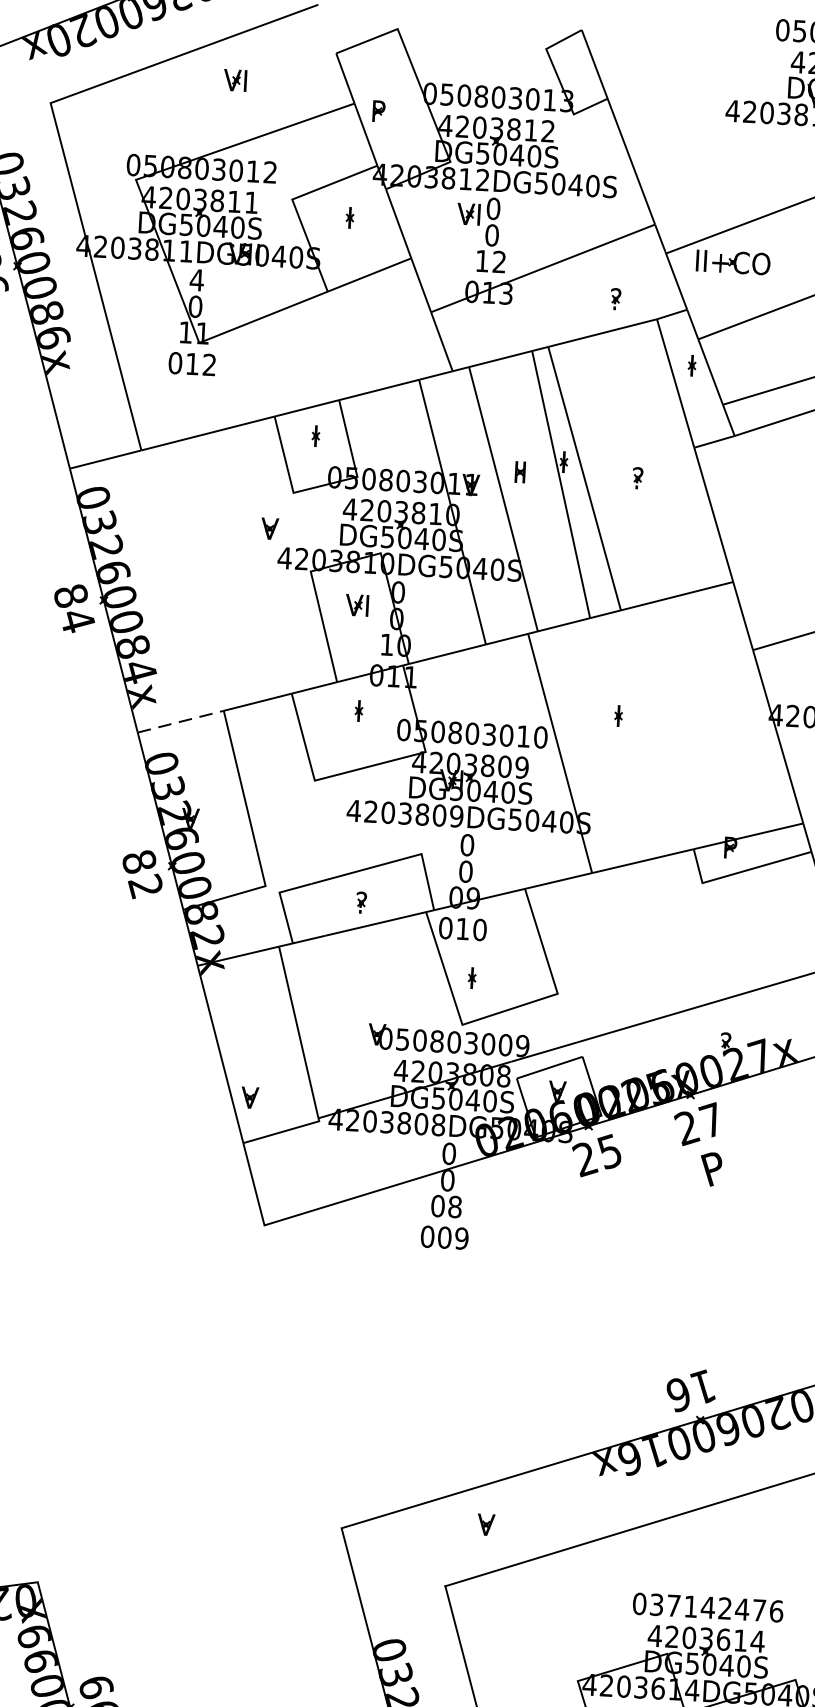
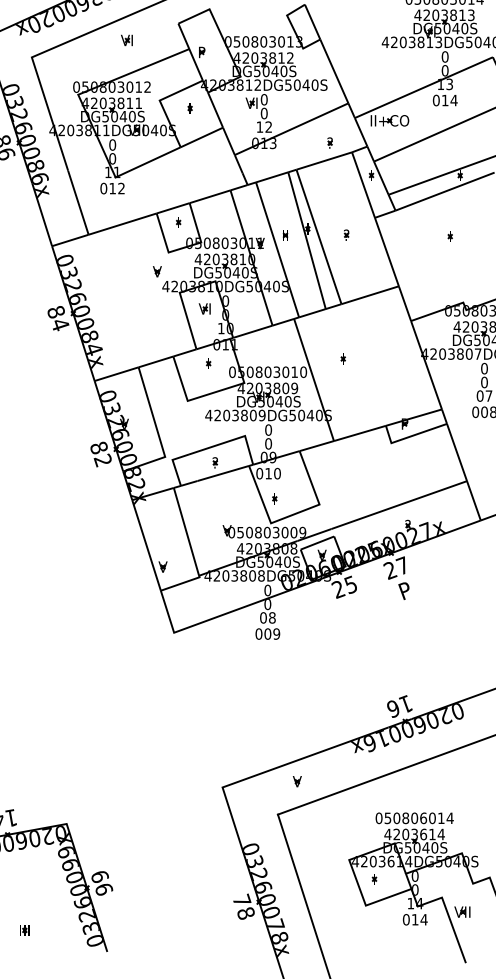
text: (196, 279) -> (112, 144), 4 -> 0
line: (182, 722) -> (117, 374), dashed -> solid
text: (717, 1608) -> (419, 818), 037142476 -> 050806014

